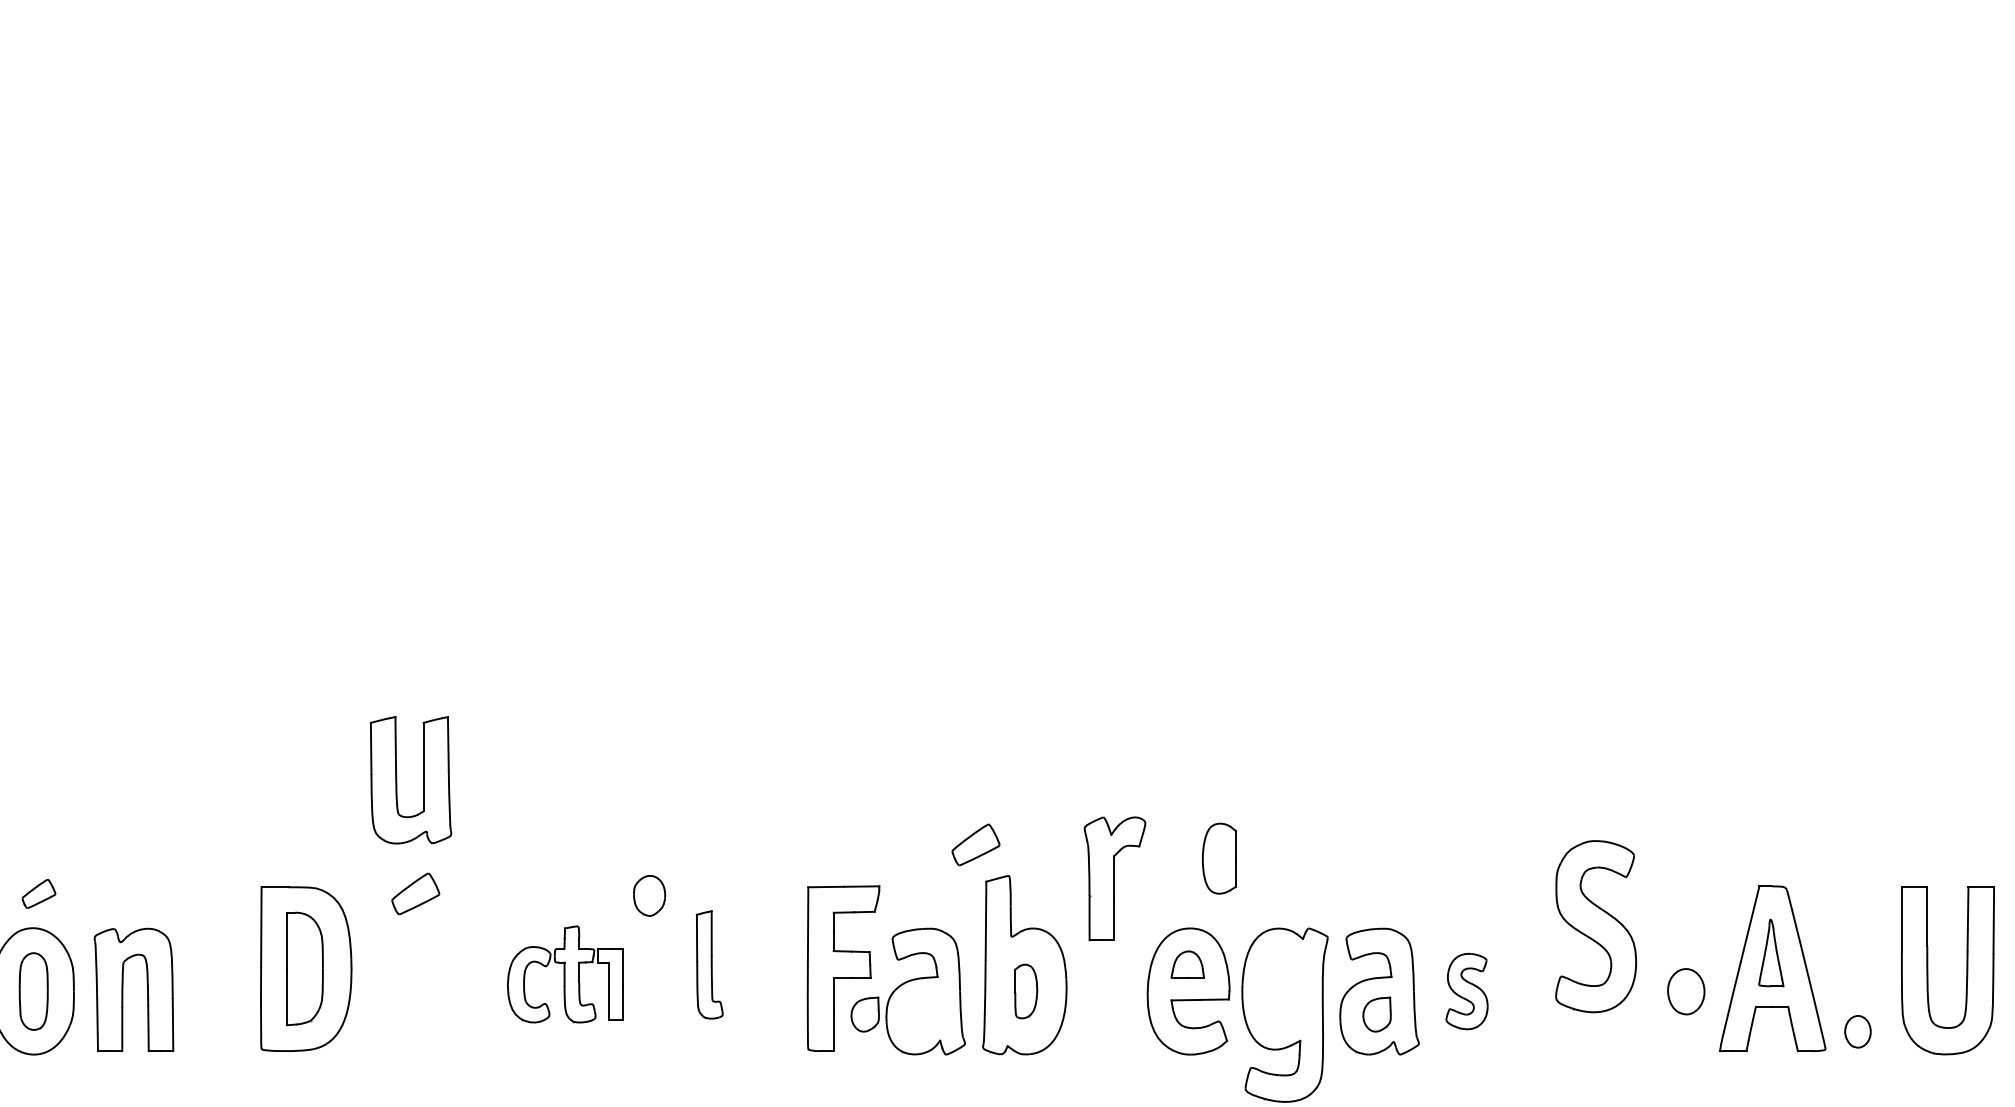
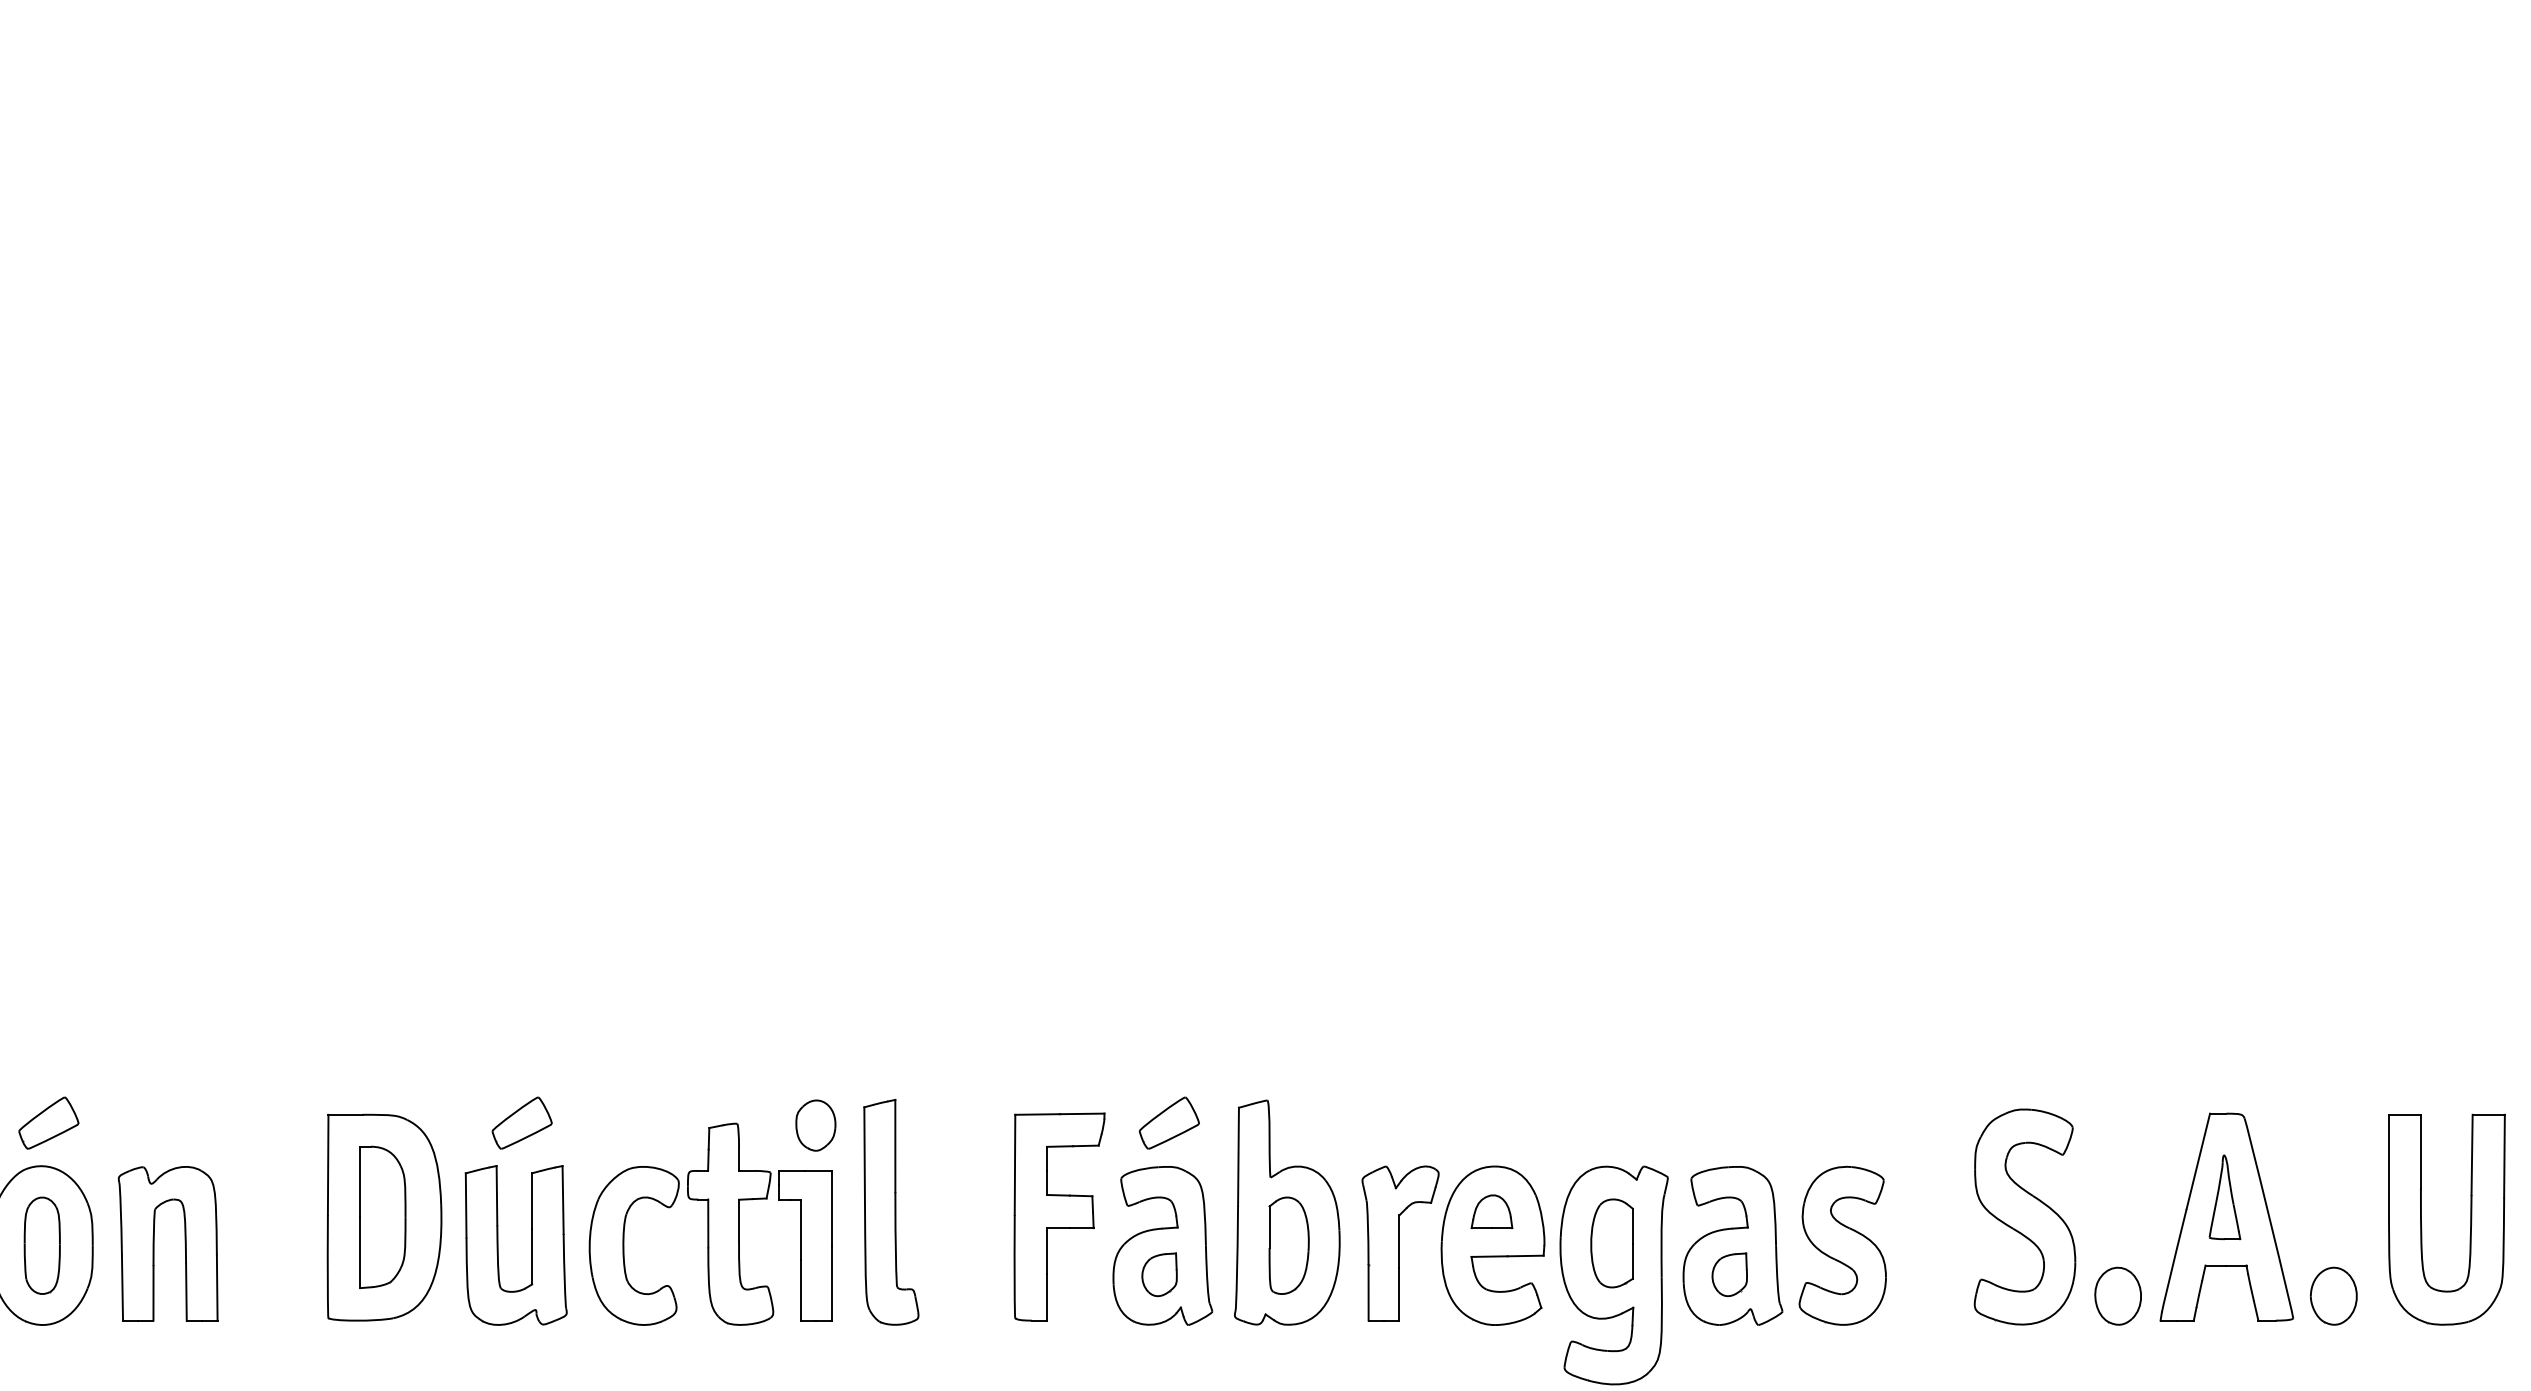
part: (397, 780) -> (499, 1245), moved
part: (975, 844) -> (1168, 1122), moved
part: (1219, 858) -> (1612, 1243), moved
part: (1114, 878) -> (1399, 1243), moved
part: (38, 893) -> (48, 1122), size x1.43
part: (1595, 926) -> (2024, 1216), moved
part: (709, 964) -> (891, 1211), size x1.67
part: (565, 974) -> (710, 1224), size x1.67
part: (1025, 991) -> (1288, 1245), size x1.43
part: (1466, 991) -> (1842, 1245), size x1.67
part: (1686, 991) -> (2118, 1295), moved
part: (864, 1014) -> (1158, 1274), moved
part: (1857, 1031) -> (2333, 1295), size x1.43

